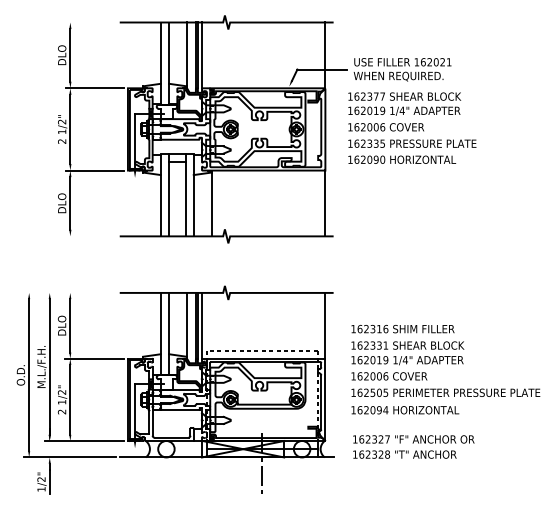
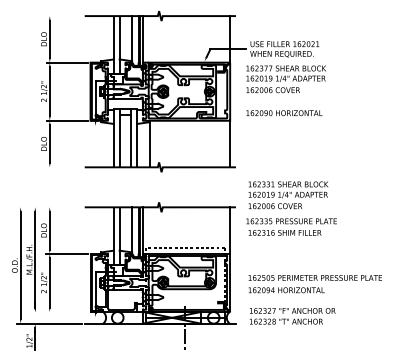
text: (412, 143) -> (291, 221), moved
text: (407, 360) -> (288, 194), moved
line: (83, 441) -> (59, 312), removed

